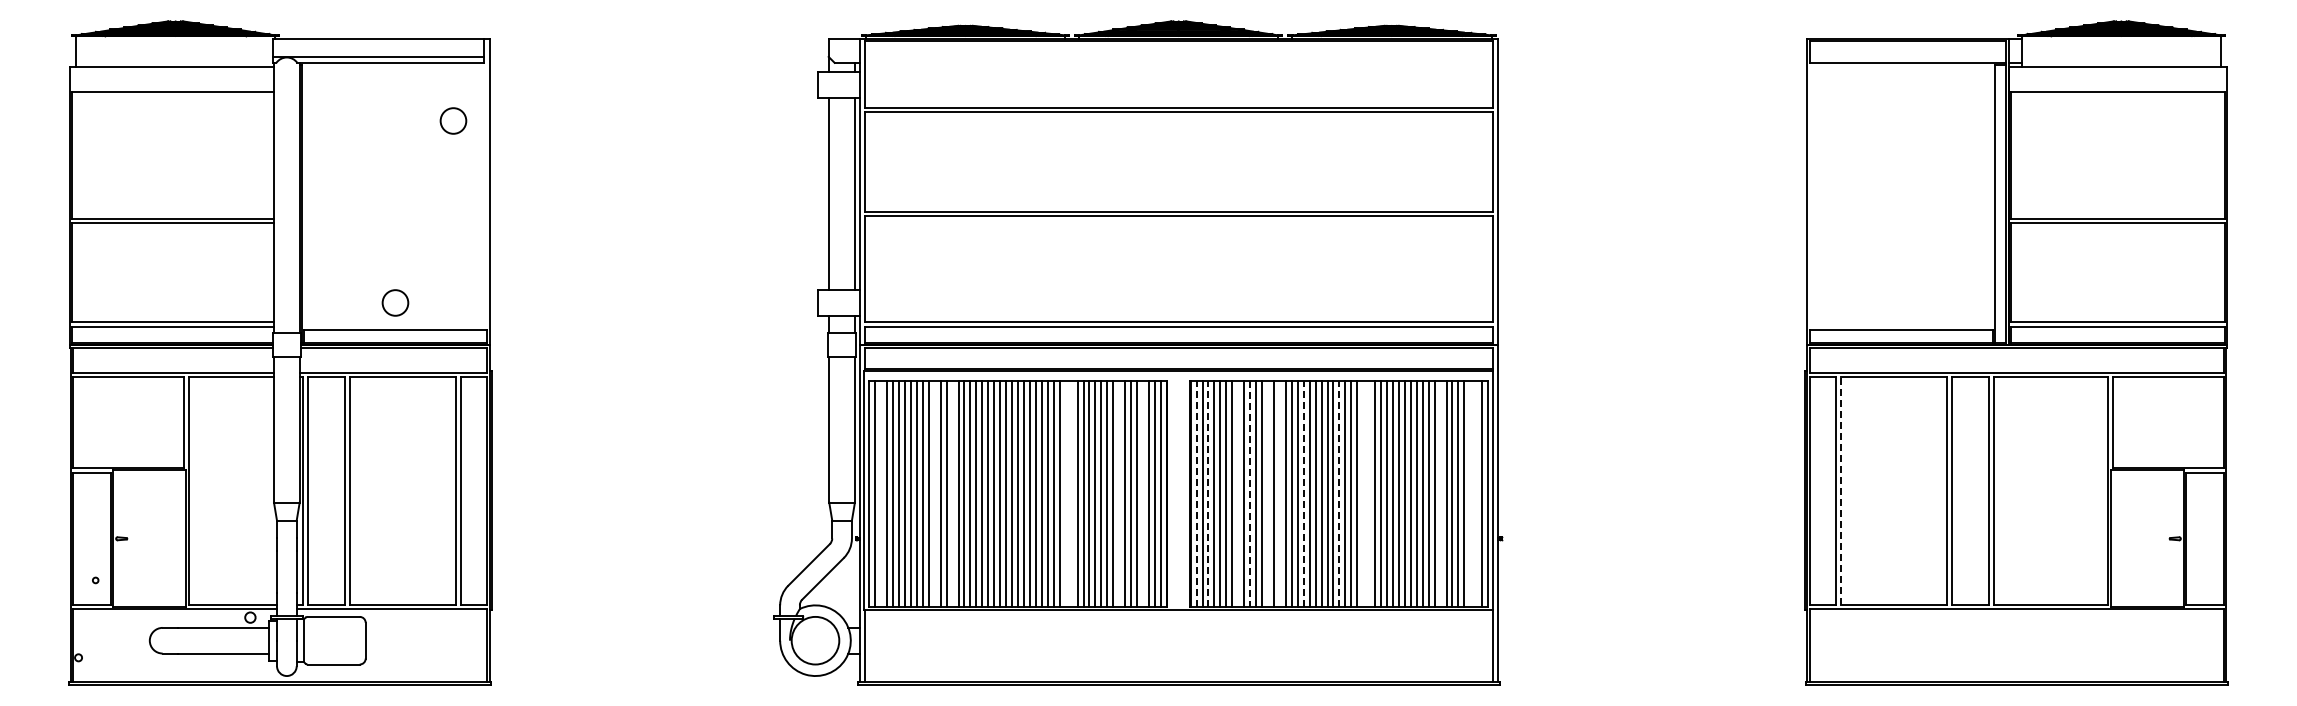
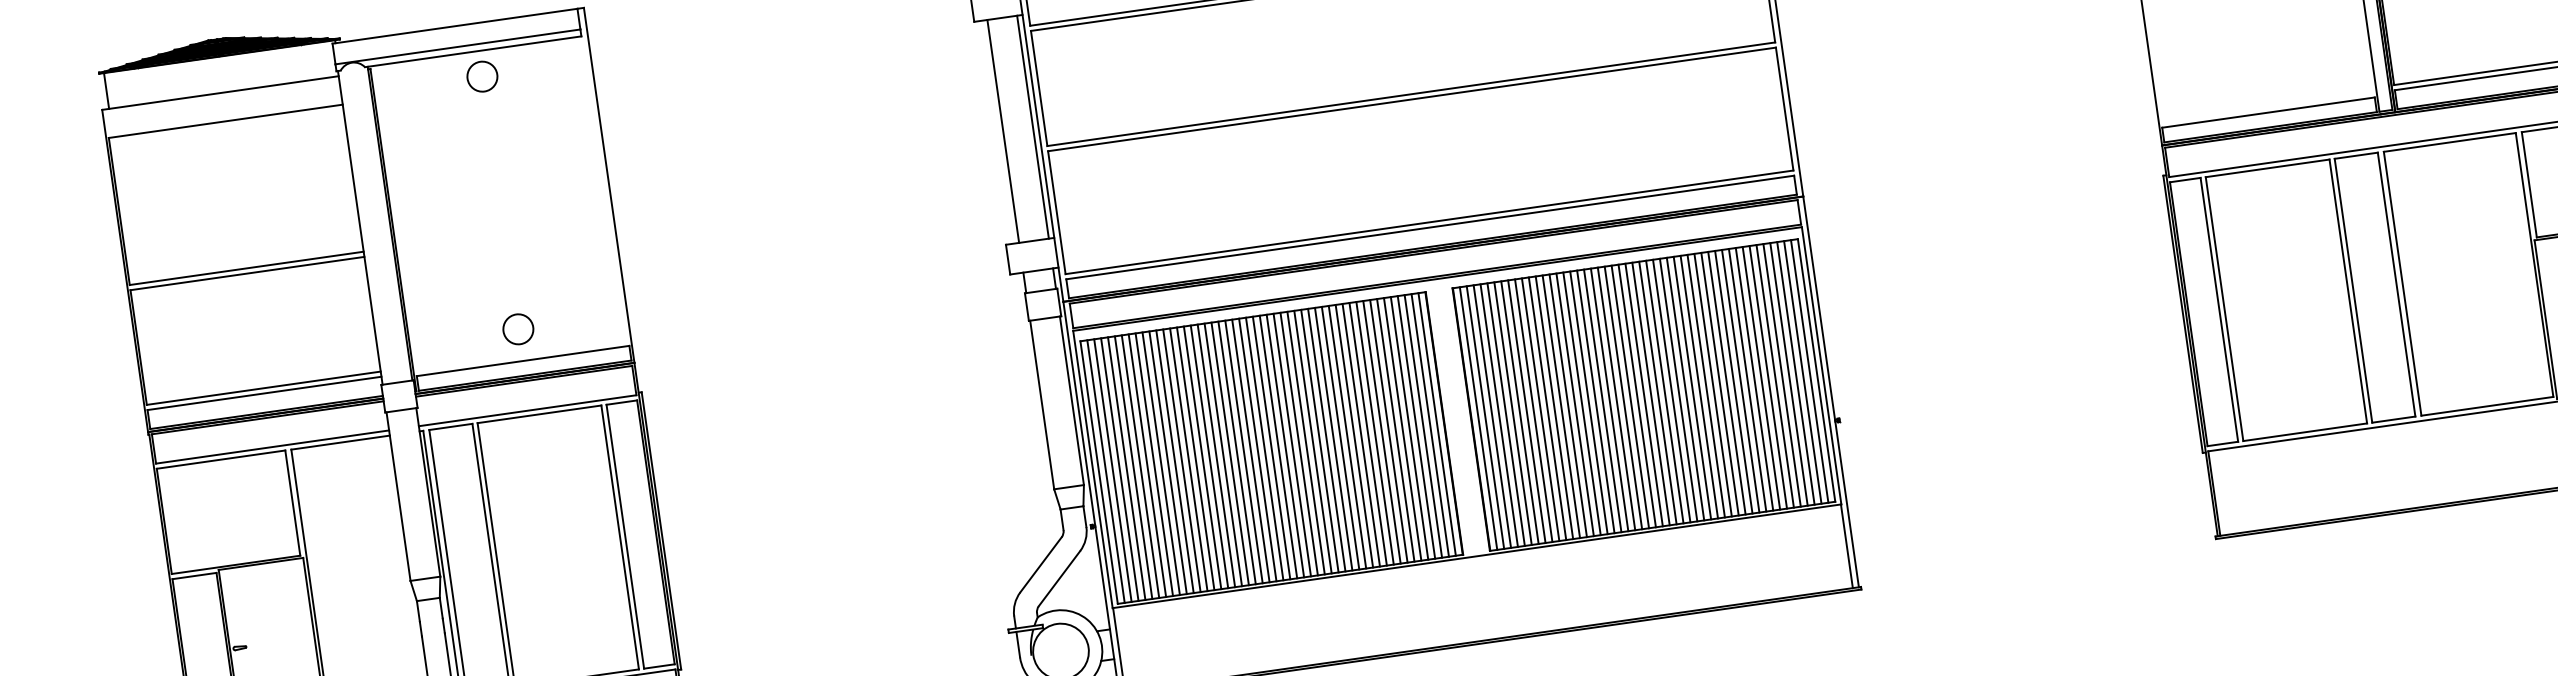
circle: (453, 120) -> (482, 76), moved
line: (1840, 491) -> (2224, 309), dashed -> solid
line: (881, 493) -> (1113, 470), added
line: (934, 493) -> (1174, 461), added
line: (952, 493) -> (1195, 458), added
line: (1065, 493) -> (1326, 439), added
line: (1071, 493) -> (1333, 438), added
line: (1119, 493) -> (1389, 430), added
line: (1143, 493) -> (1416, 426), added
line: (1196, 493) -> (1478, 418), dashed -> solid
line: (1208, 493) -> (1492, 416), dashed -> solid
line: (1238, 493) -> (1527, 411), added
line: (1268, 493) -> (1561, 406), added
line: (1279, 493) -> (1574, 404), added
line: (1303, 493) -> (1602, 400), dashed -> solid
line: (1339, 493) -> (1644, 394), dashed -> solid
line: (1363, 493) -> (1671, 390), added
line: (1369, 493) -> (1678, 389), added
line: (1440, 493) -> (1761, 377), added
line: (1470, 493) -> (1796, 372), added
line: (1476, 493) -> (1802, 371), added
line: (1250, 494) -> (1541, 410), dashed -> solid

